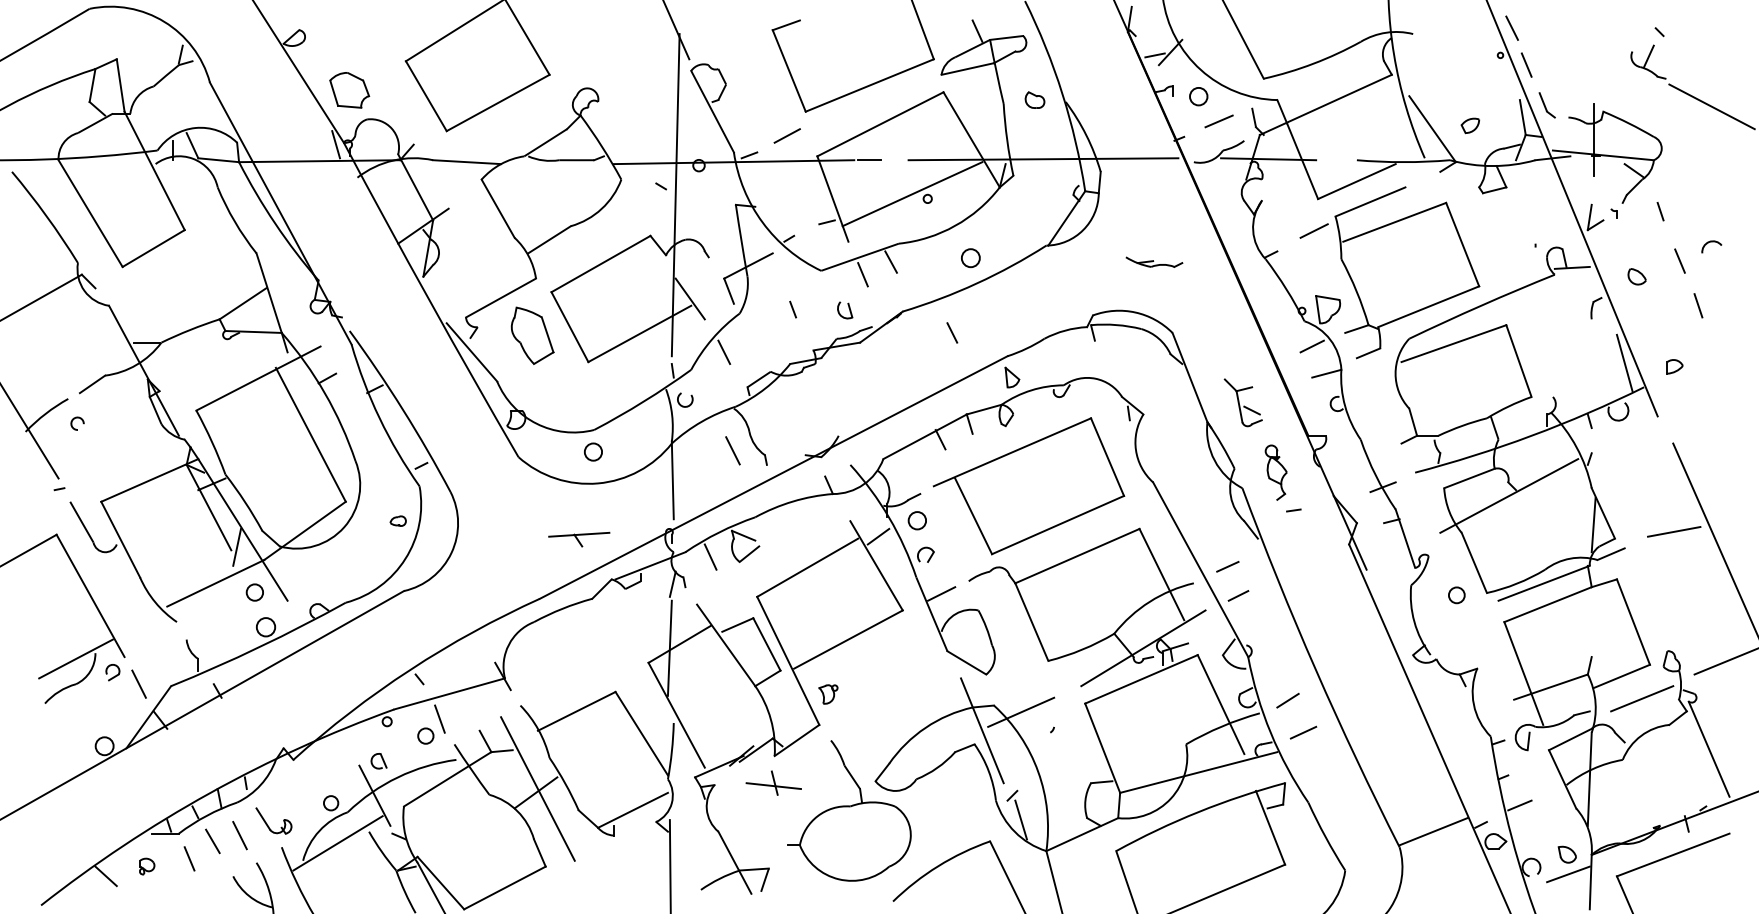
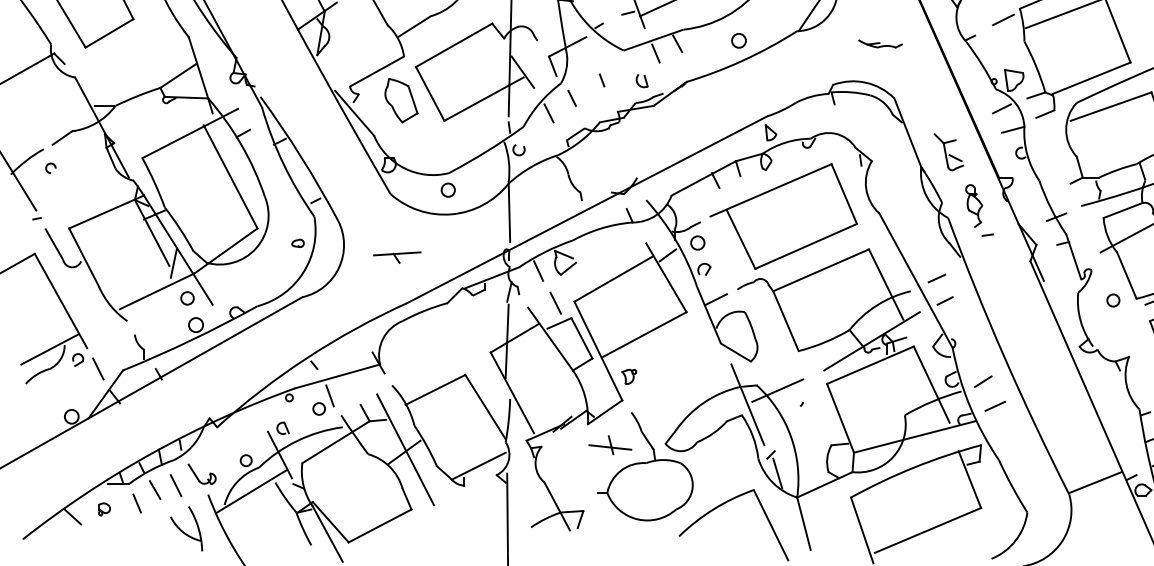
line: (952, 332) -> (572, 98), moved
line: (732, 450) -> (555, 302), moved
part: (579, 539) -> (397, 257), moved
part: (773, 782) -> (610, 444), moved

